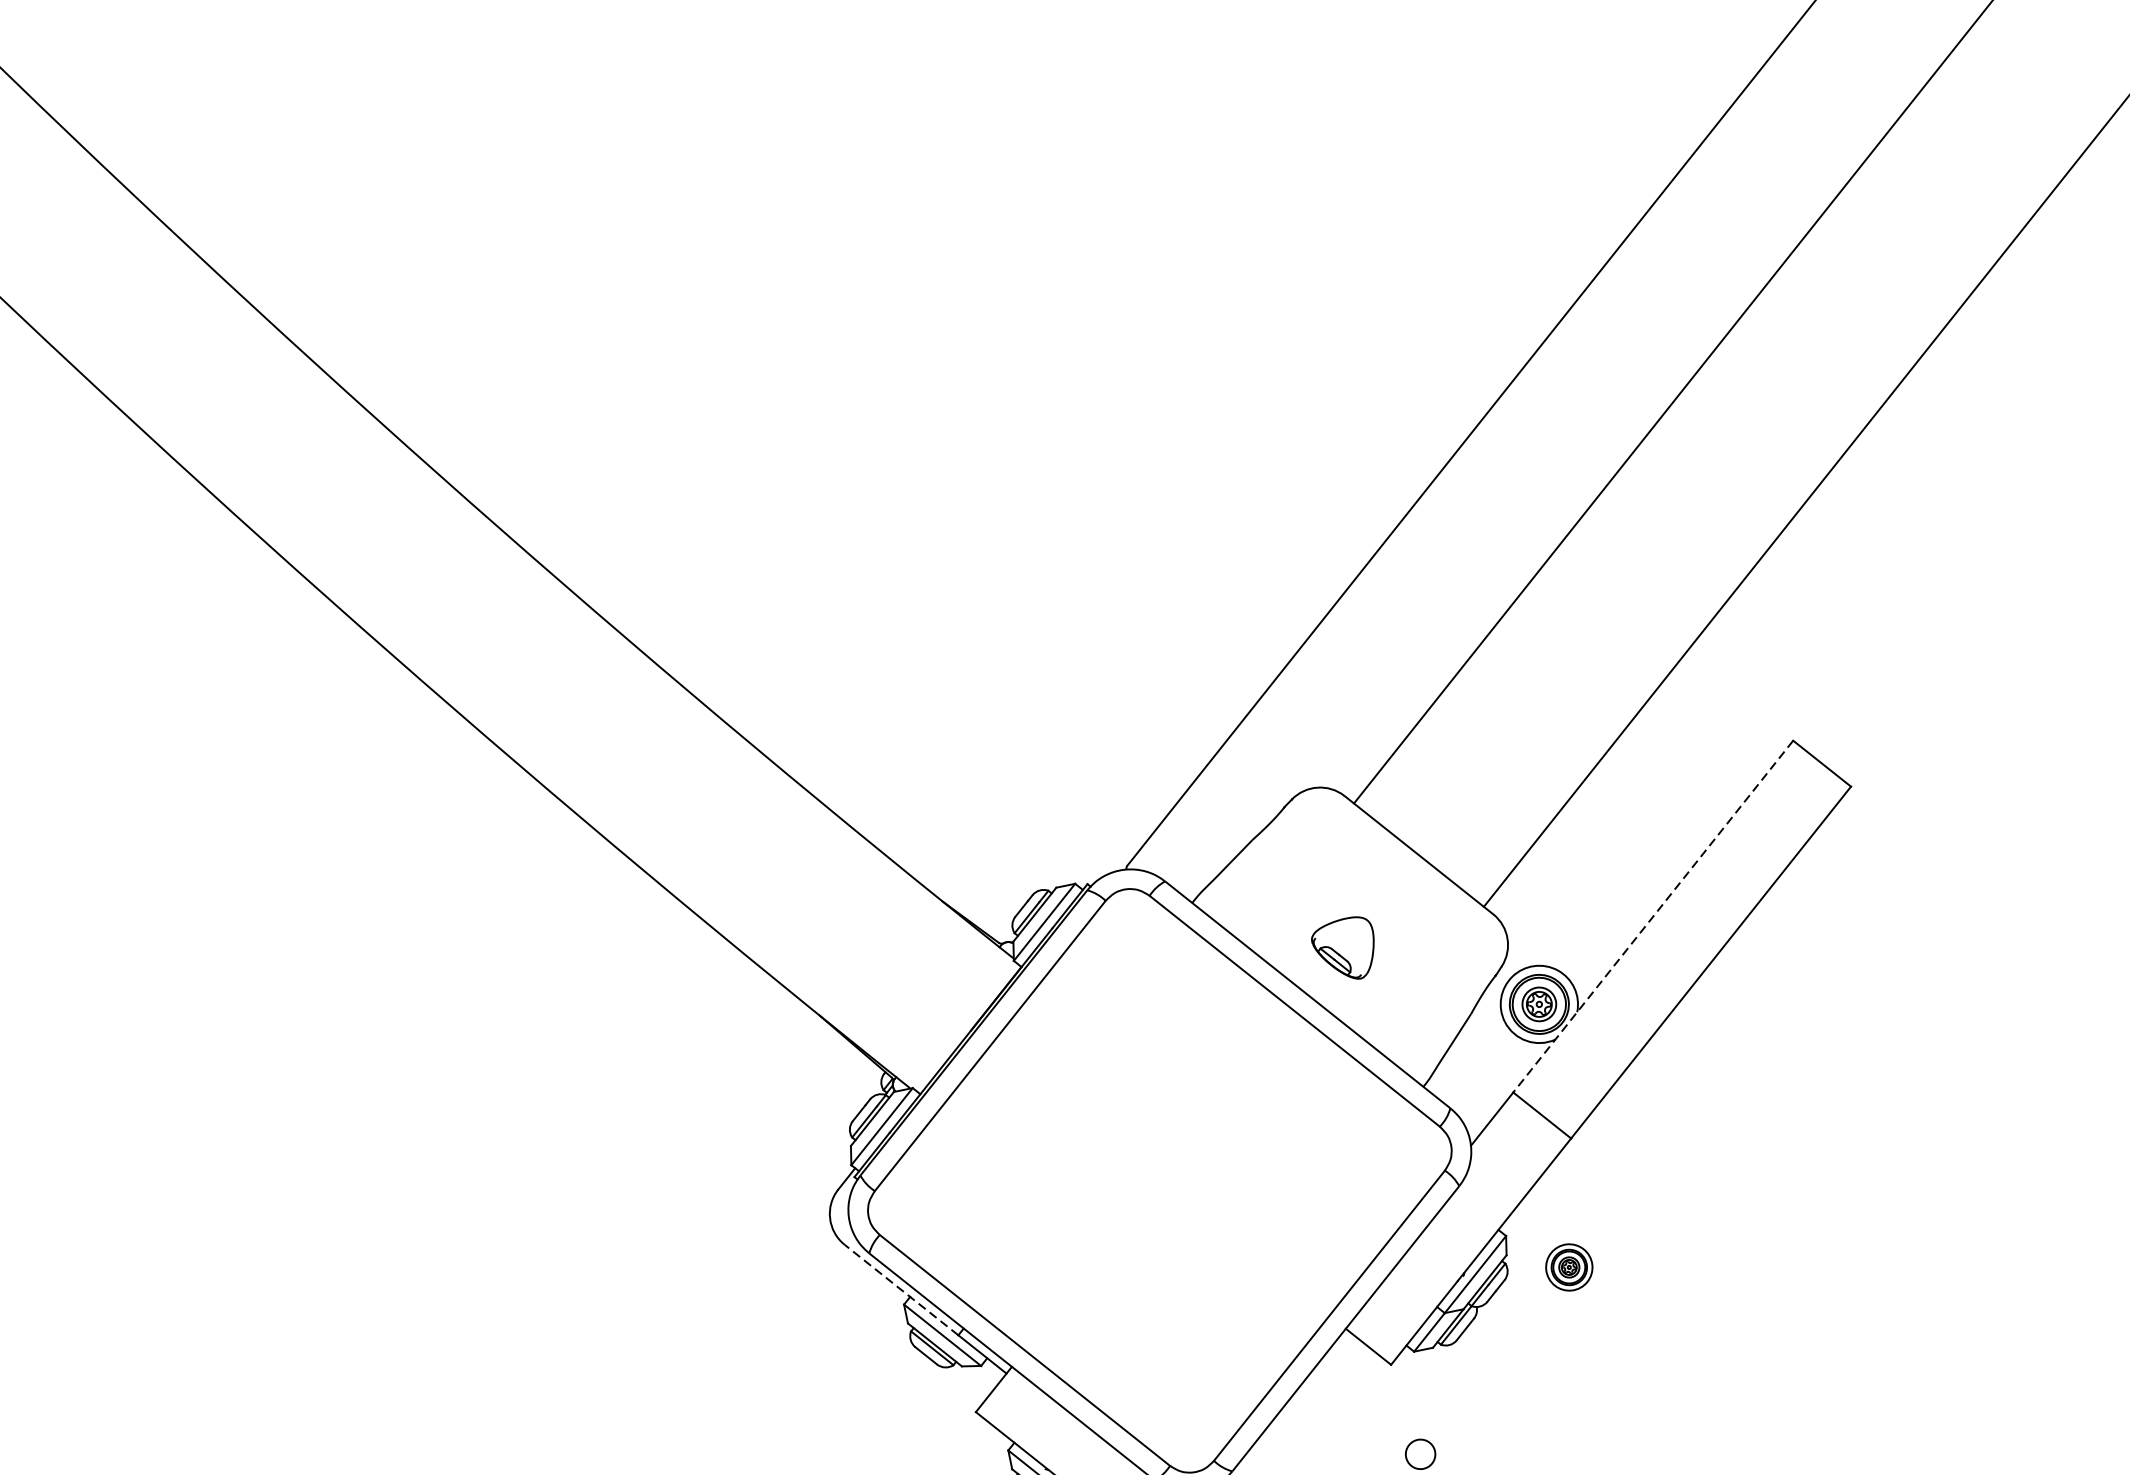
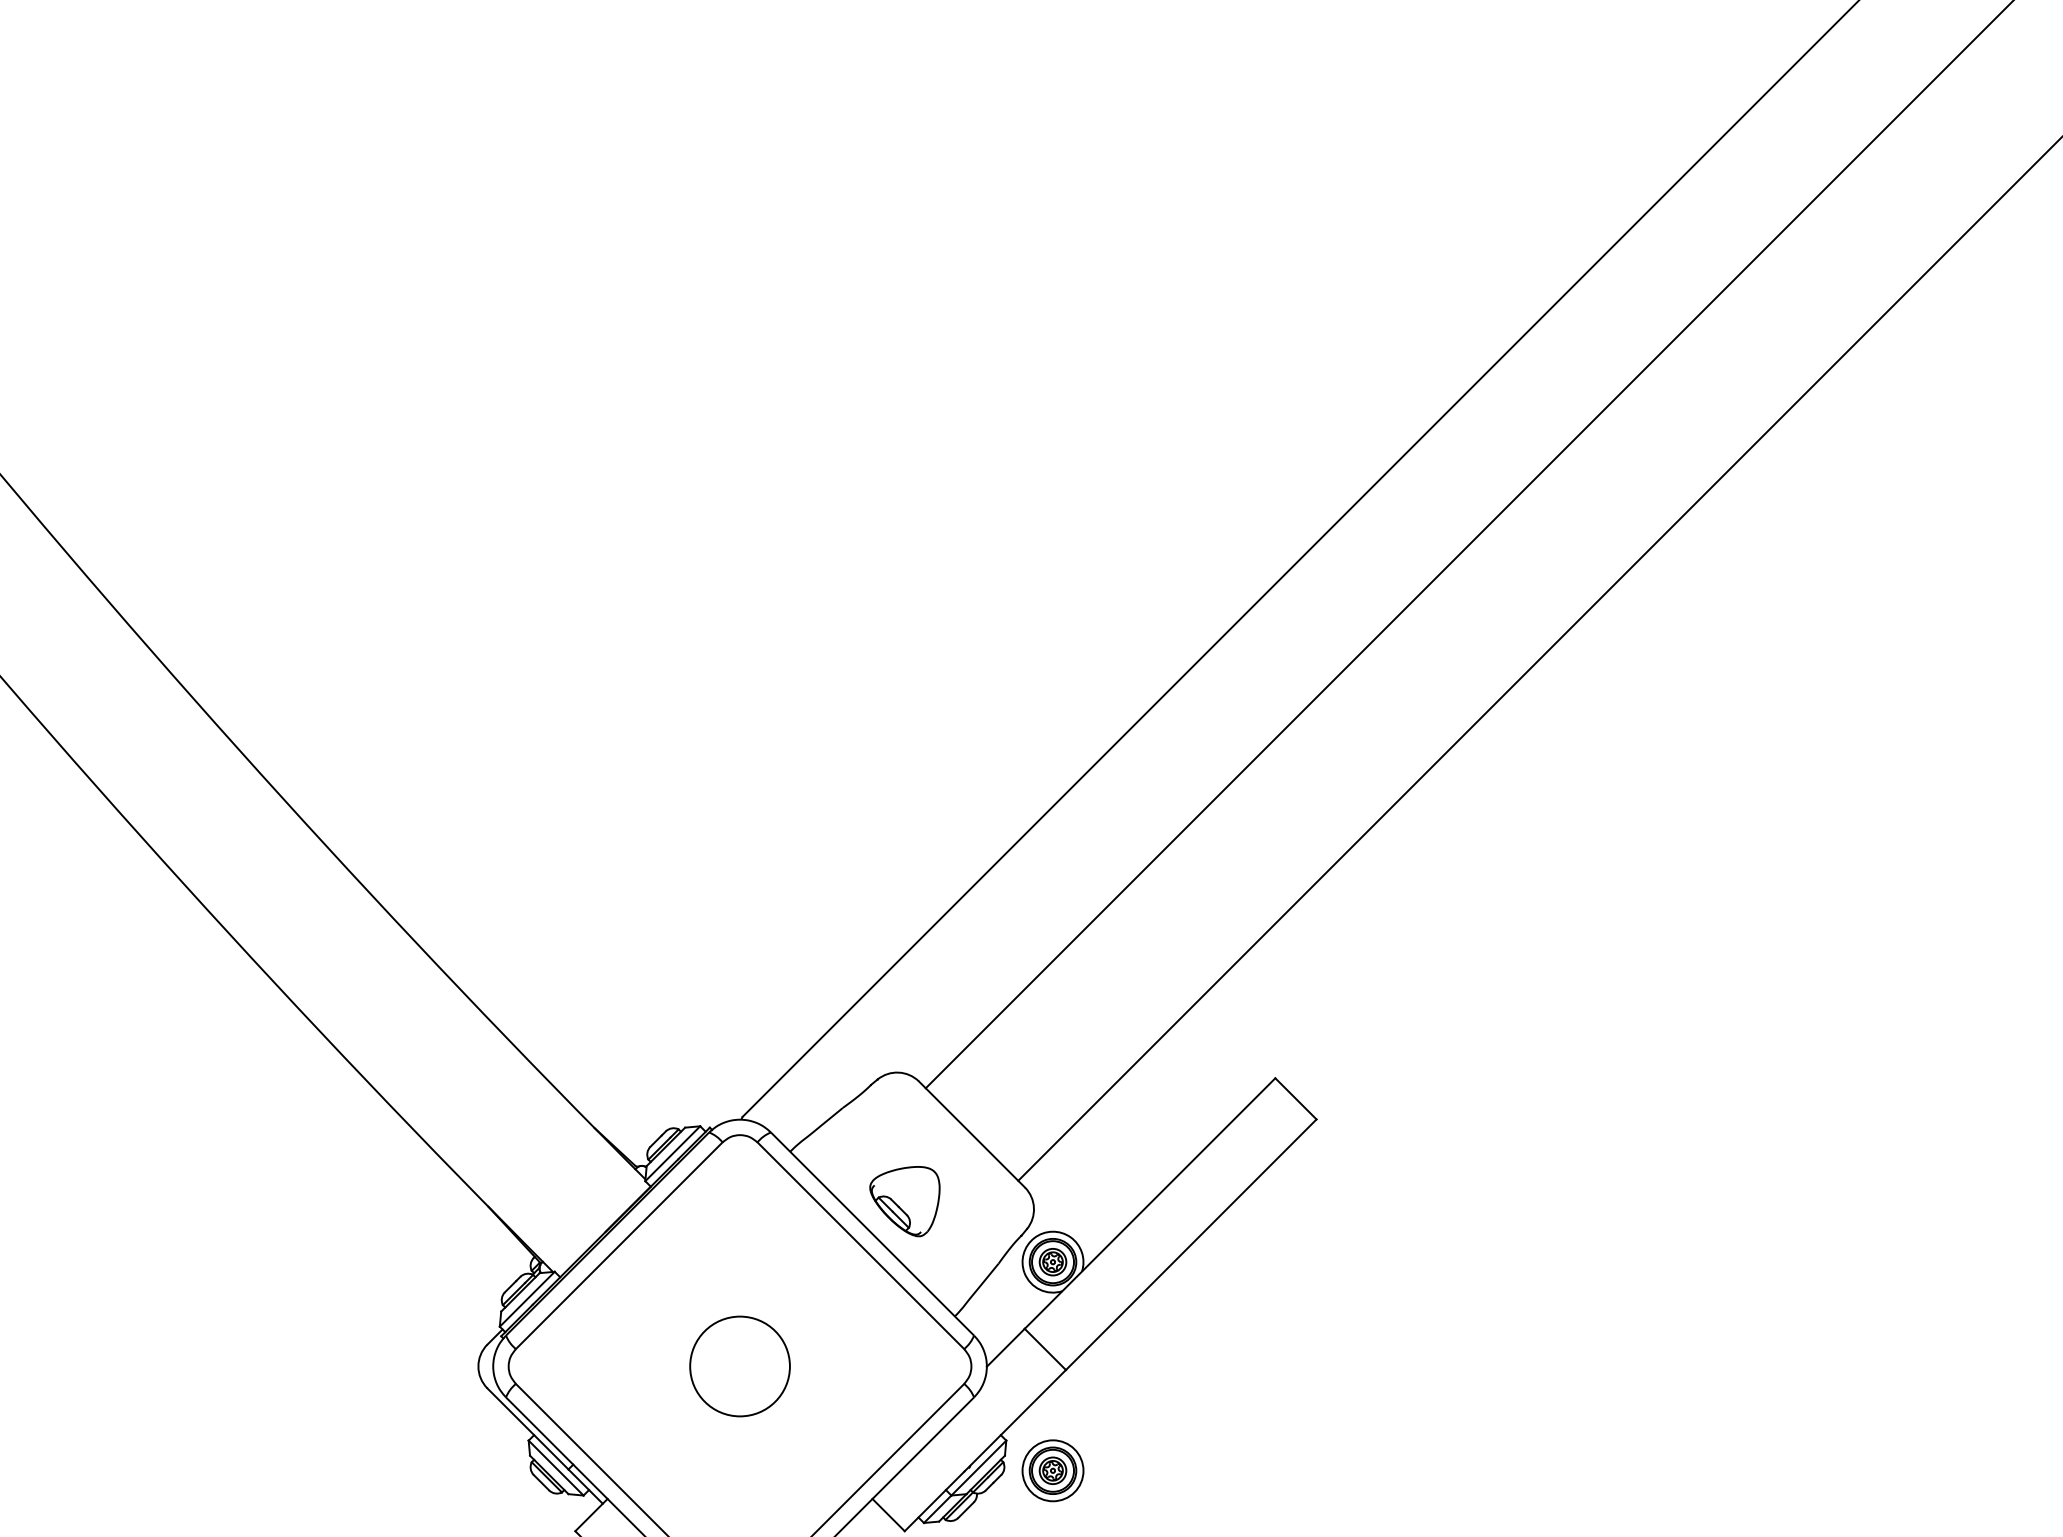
line: (1652, 916) -> (1149, 1203), dashed -> solid
part: (1343, 949) -> (904, 1201), size x1.43
circle: (1159, 1180) -> (739, 1366), added
part: (1568, 1267) -> (1052, 1470), size x1.67
line: (900, 1289) -> (527, 1428), dashed -> solid

